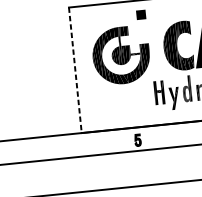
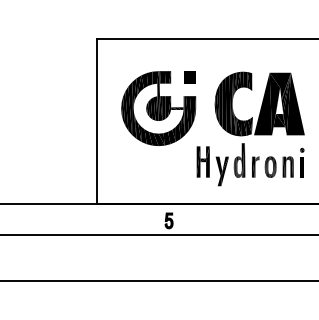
part: (140, 15) -> (189, 77), moved
line: (75, 70) -> (97, 122), dashed -> solid

